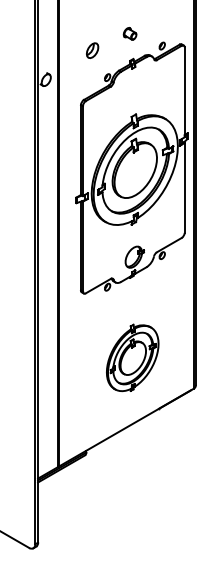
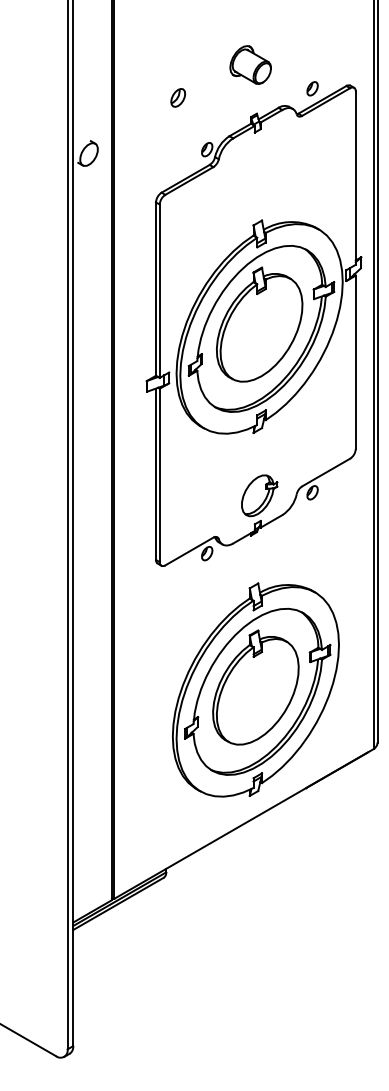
part: (129, 33) -> (249, 64), size x1.67
part: (92, 50) -> (178, 97), size x0.62
part: (132, 357) -> (255, 689), size x1.67

